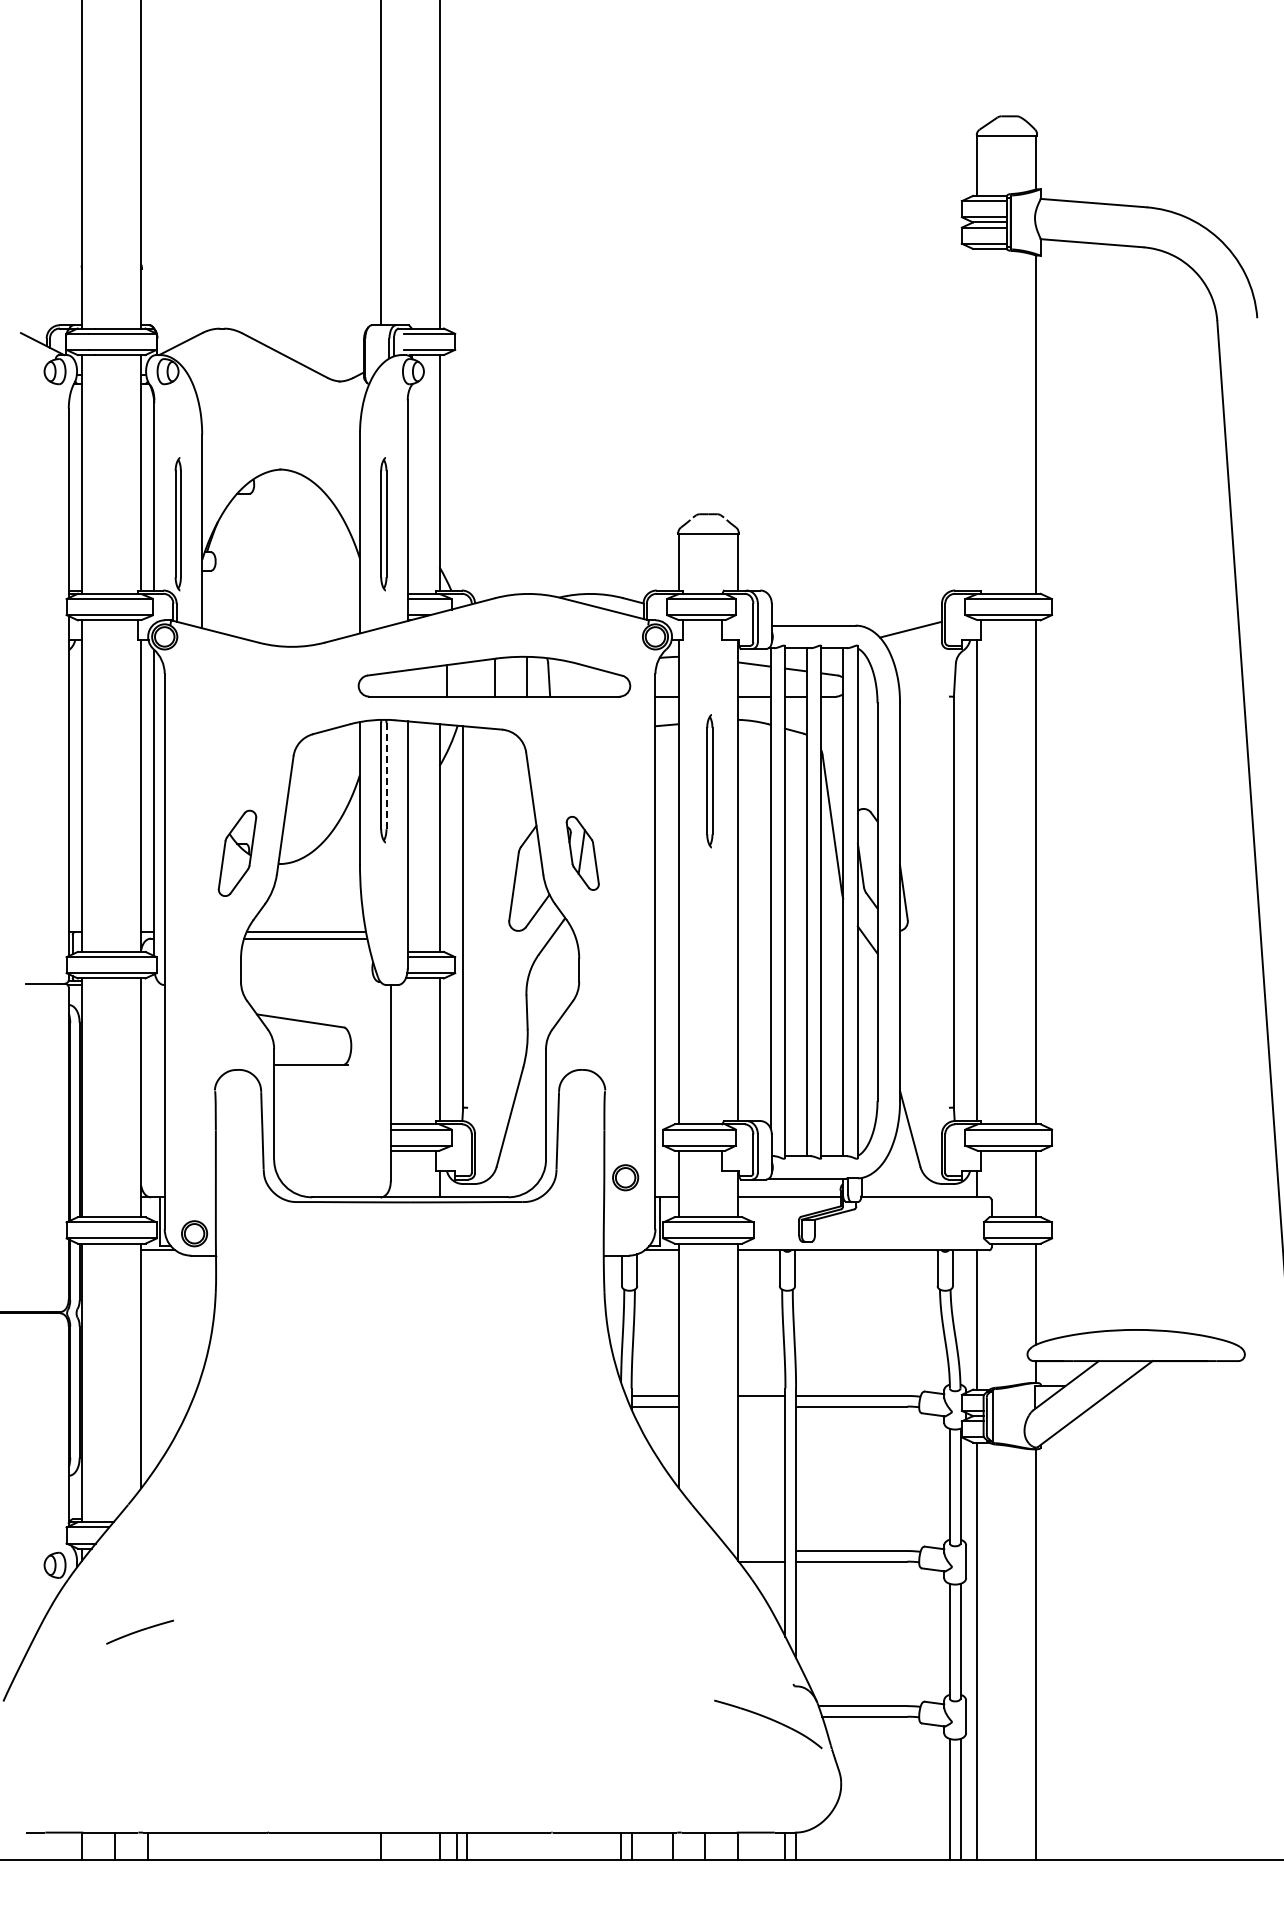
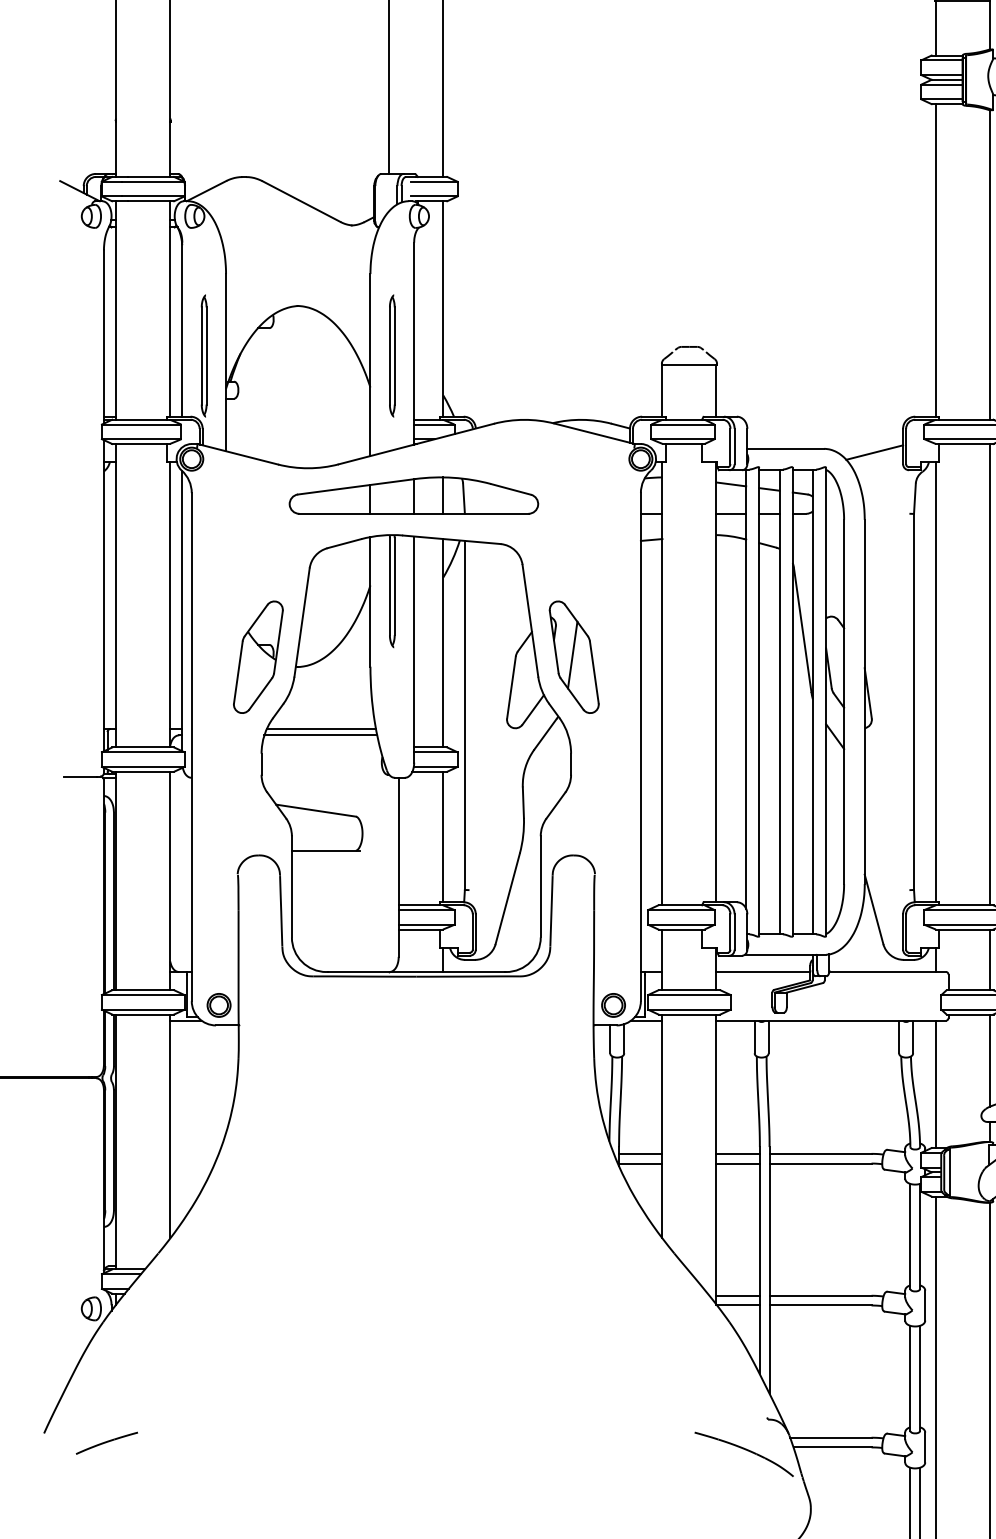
line: (977, 419) -> (935, 260), added
part: (494, 676) -> (413, 495), moved
line: (386, 775) -> (394, 586), dashed -> solid
part: (709, 781) -> (690, 591), removed
part: (237, 853) -> (258, 657), size x1.43
part: (582, 853) -> (574, 657), size x1.67
part: (625, 1177) -> (613, 1005), moved
line: (761, 1406) -> (737, 1163), added
line: (761, 1551) -> (737, 1296), added
part: (139, 1631) -> (106, 1442), moved

